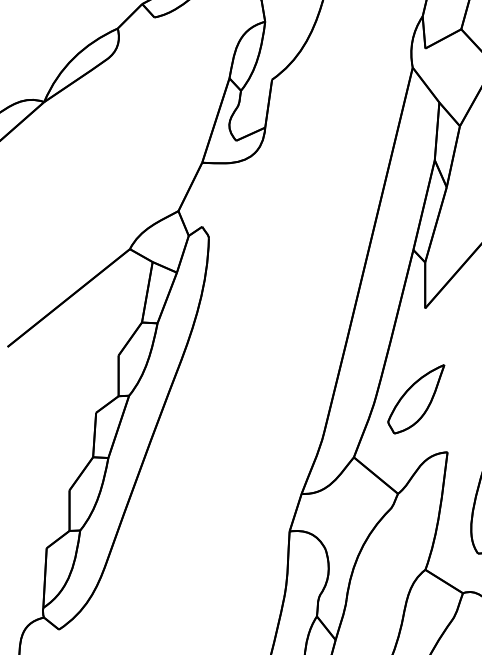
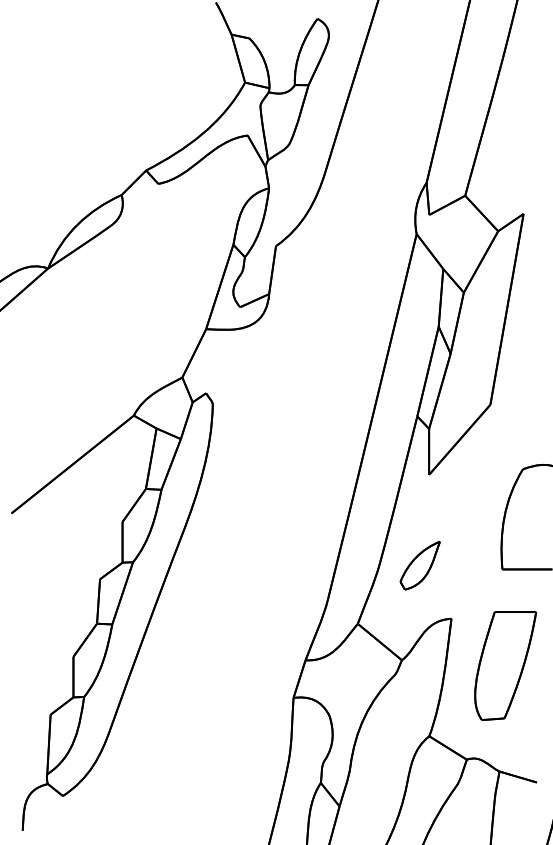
part: (416, 399) -> (420, 565), size x0.7

